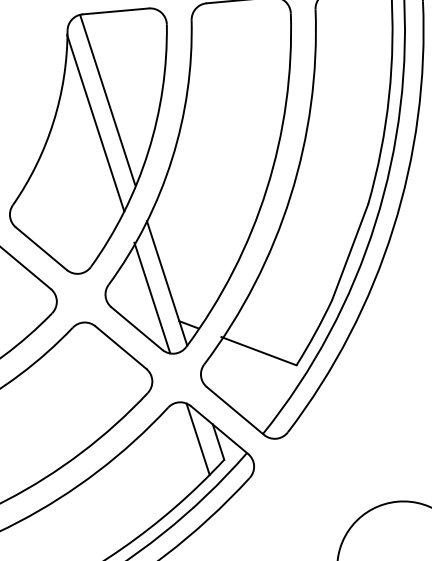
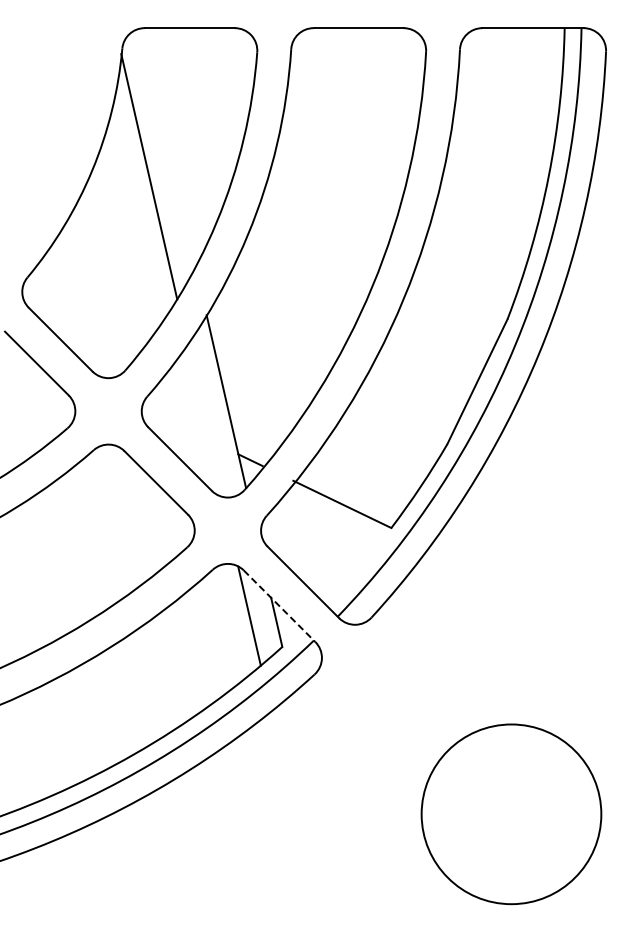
line: (107, 99) -> (168, 146), removed
line: (152, 297) -> (204, 419), removed
line: (219, 430) -> (279, 606), solid -> dashed

